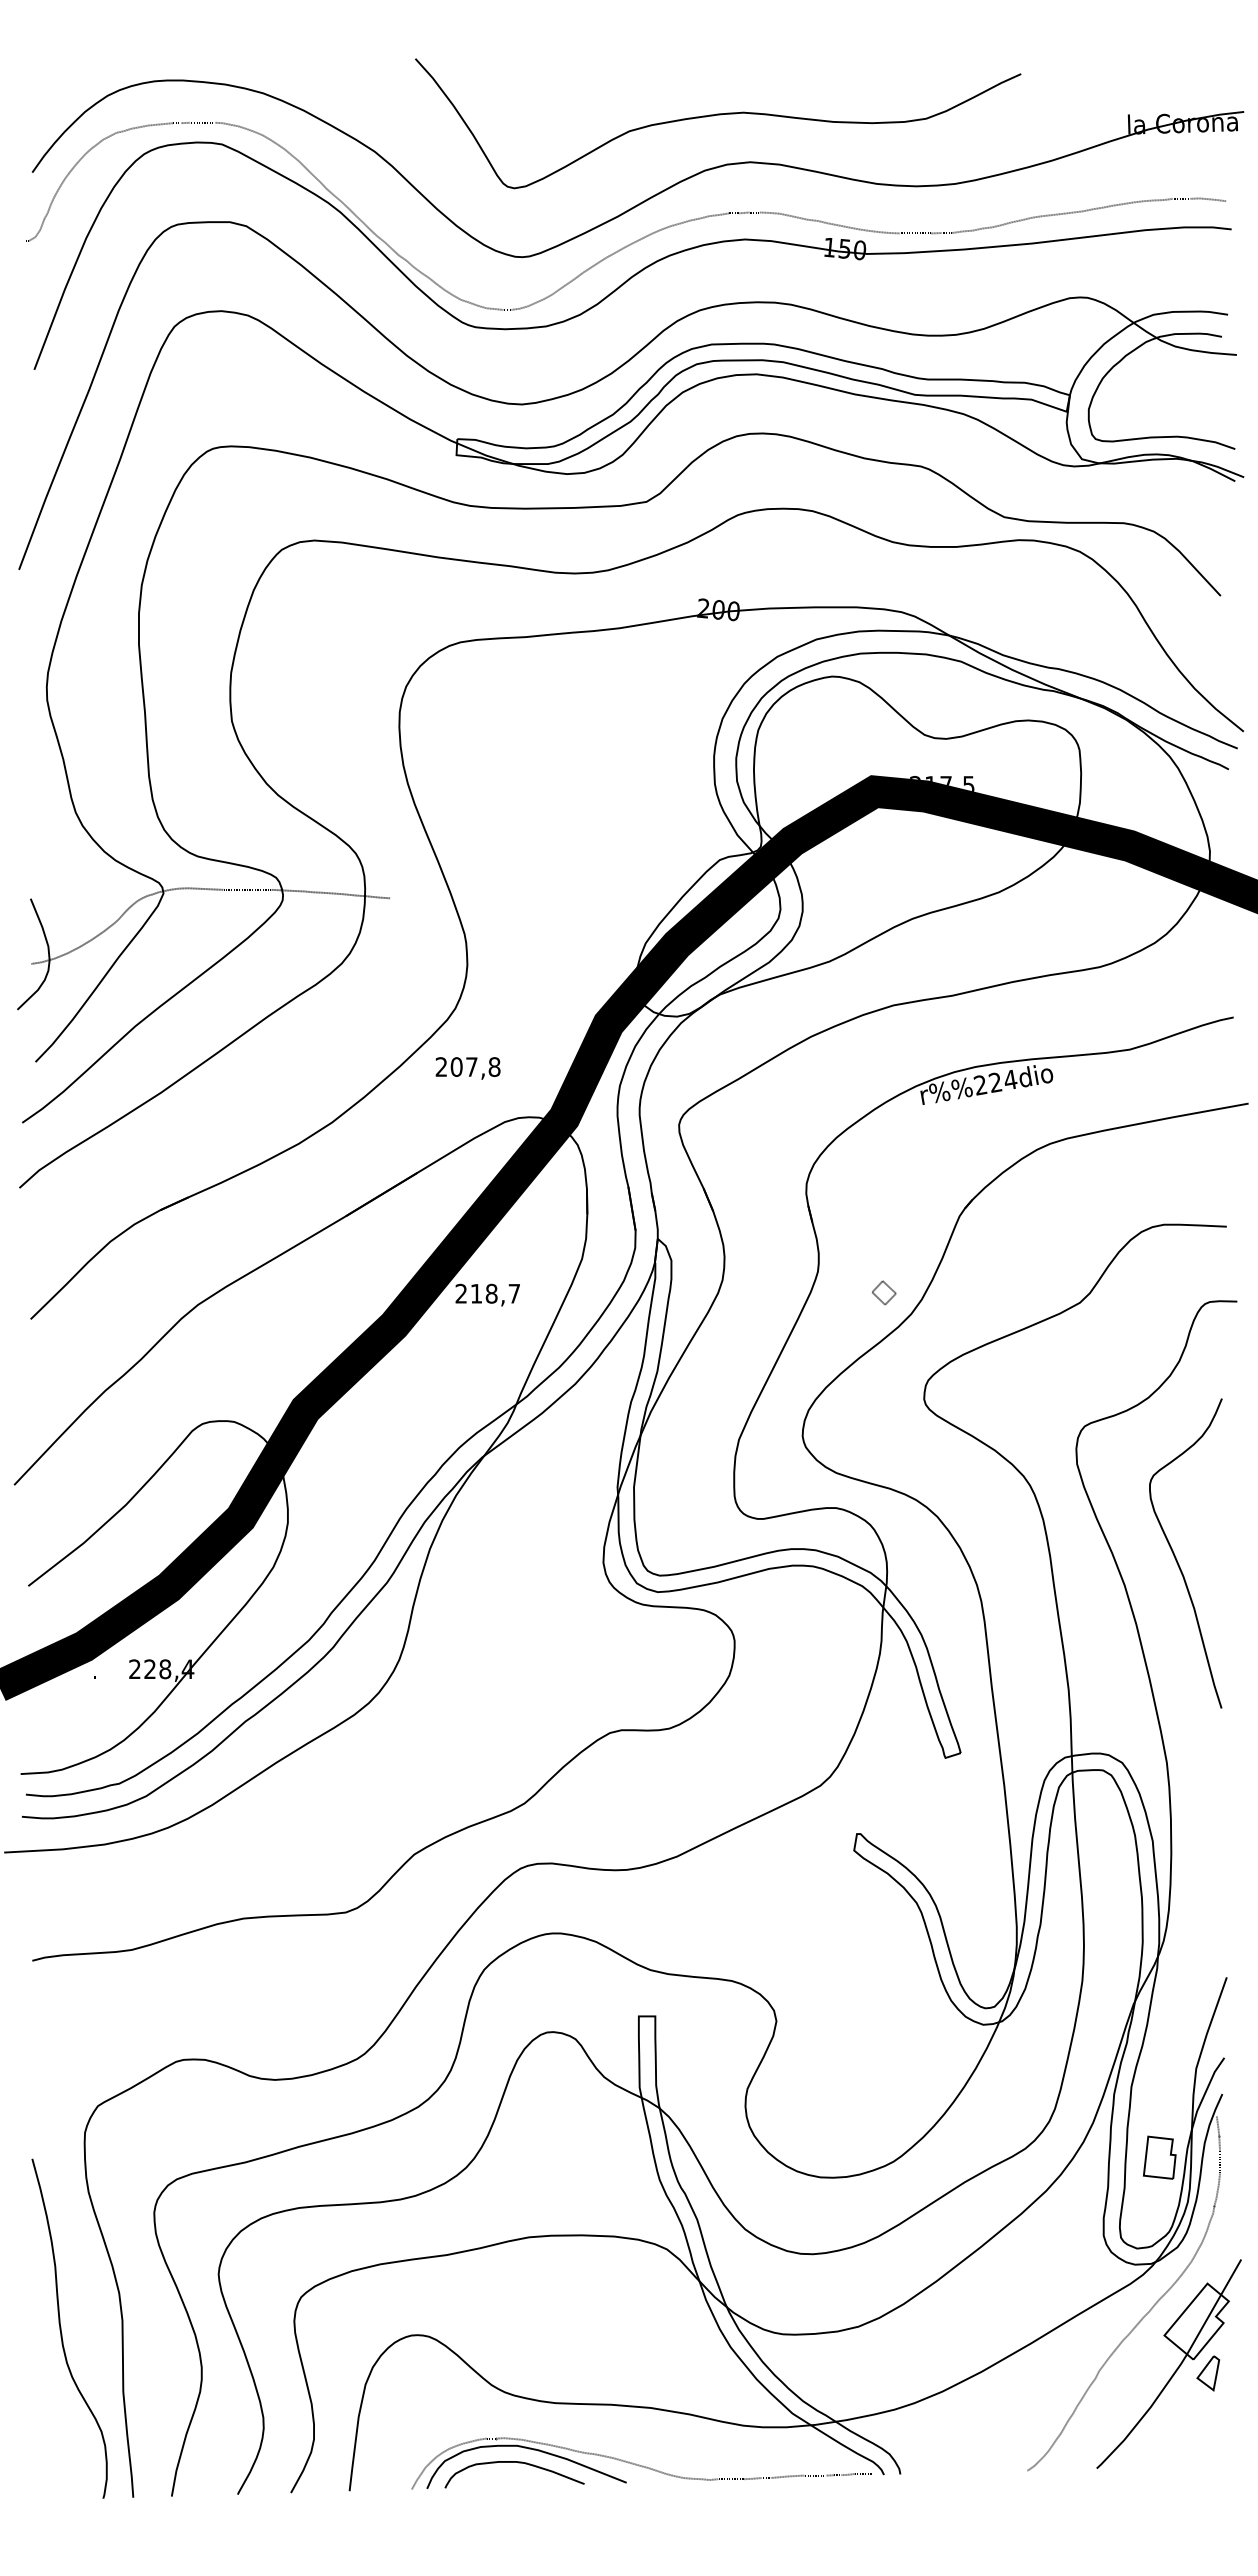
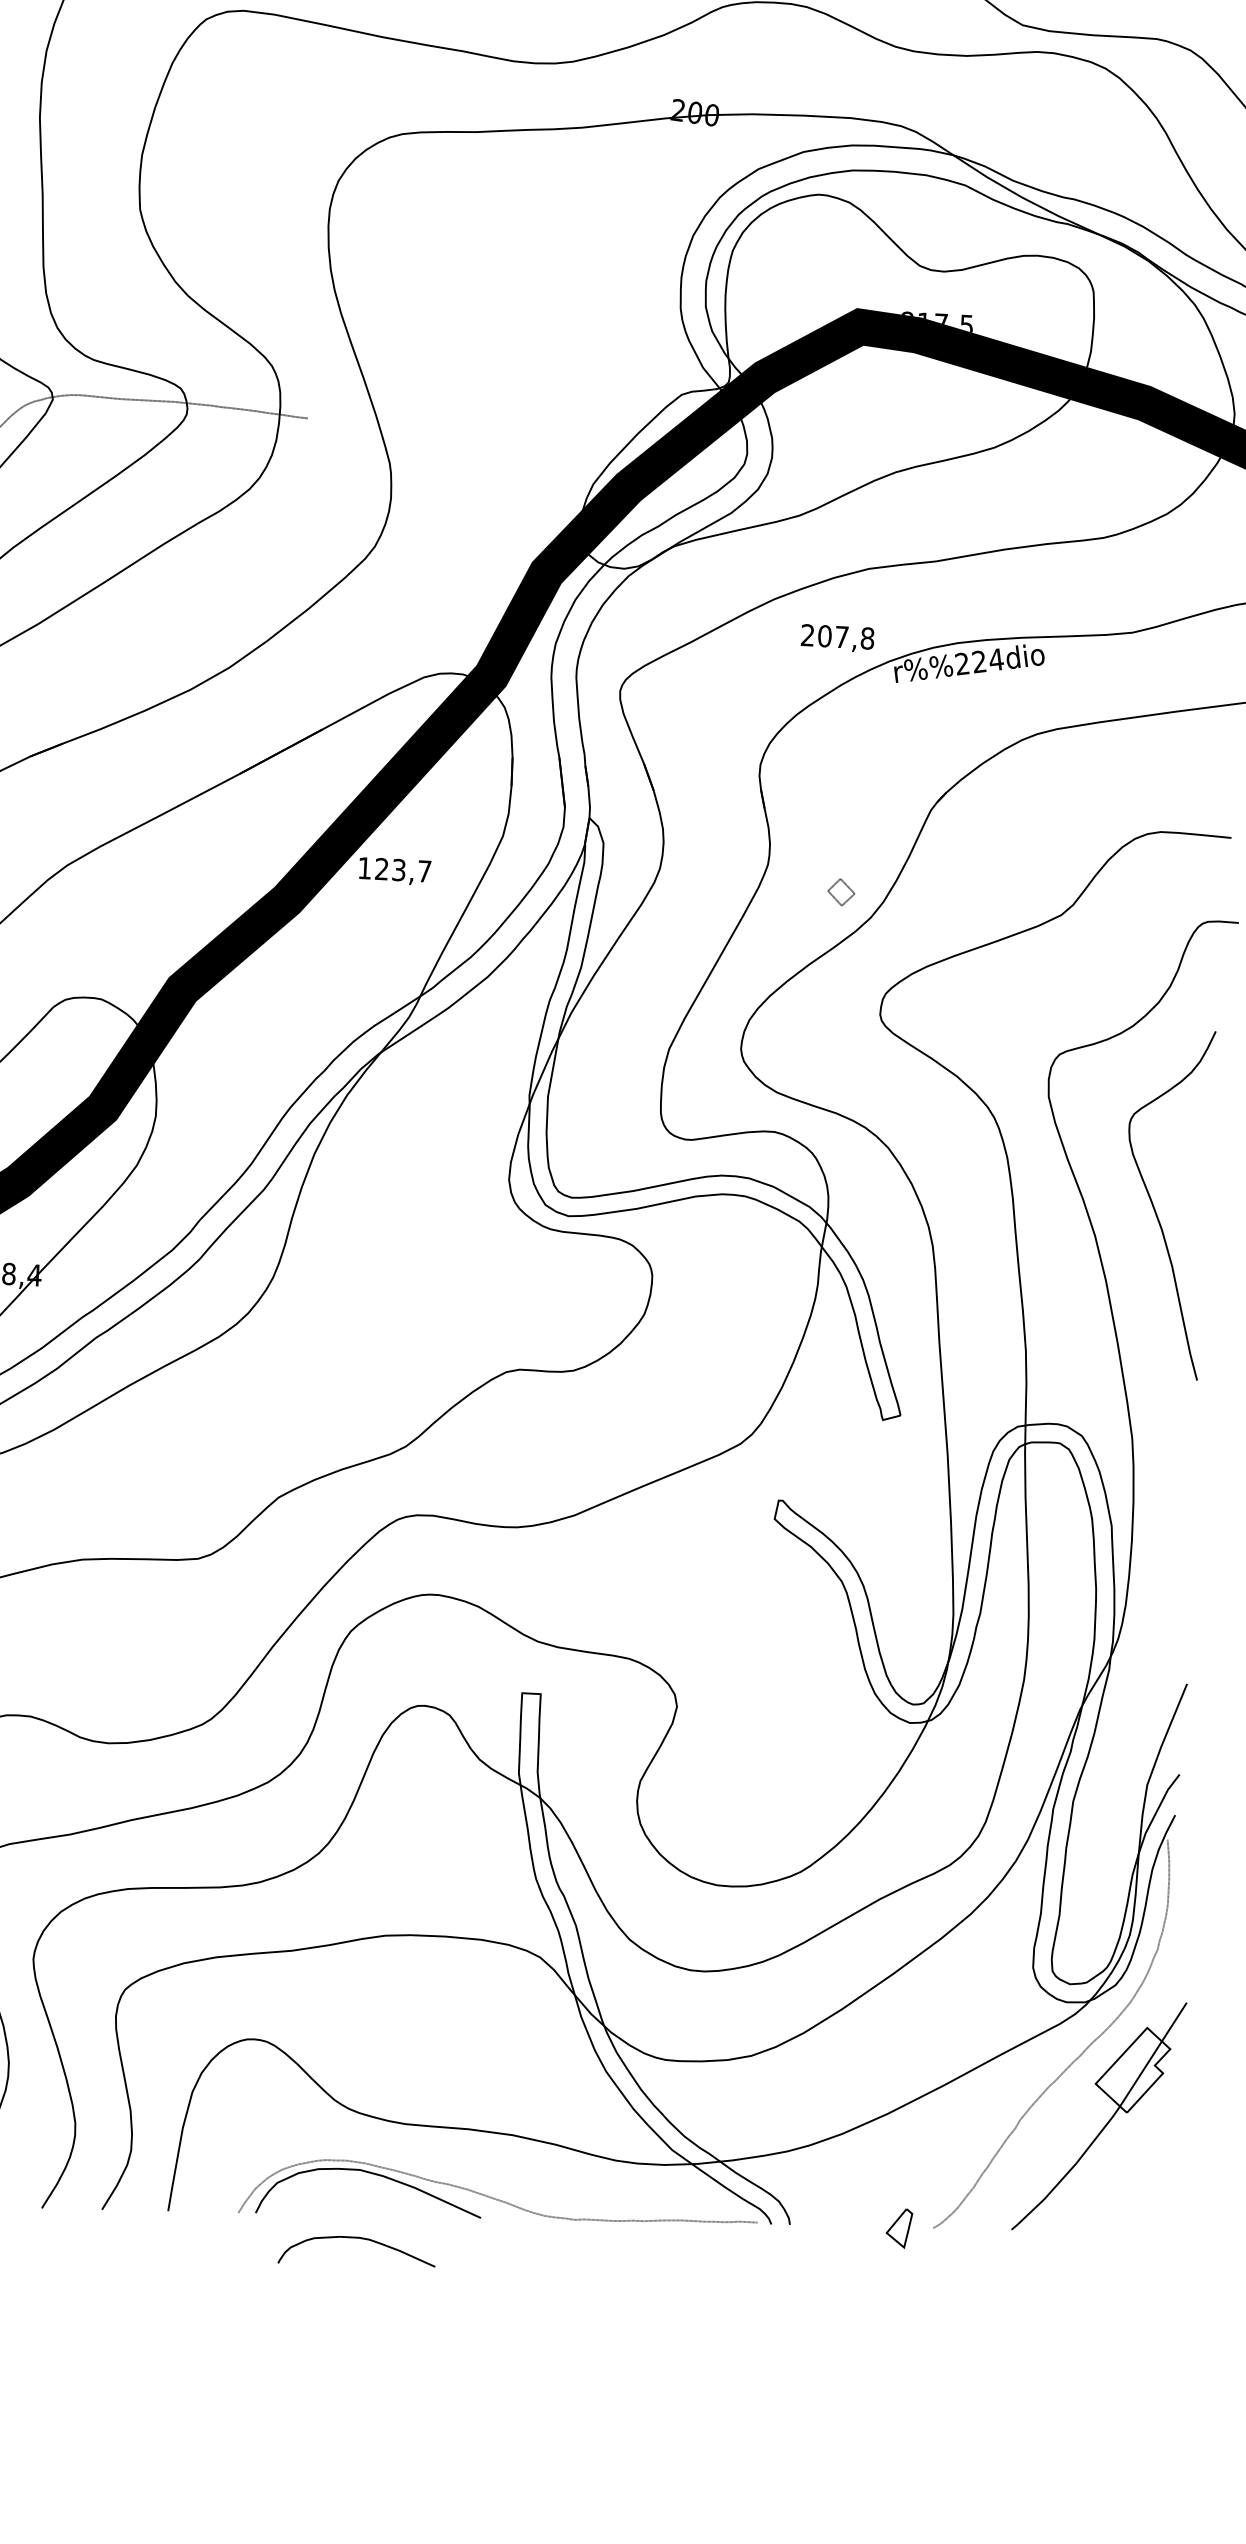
text: (915, 777) -> (907, 313), 217,5 -> 817,5
text: (467, 1068) -> (836, 638), moved
text: (476, 1293) -> (381, 868), 218,7 -> 123,7
part: (1159, 2157) -> (1100, 1882), removed
part: (1208, 2373) -> (899, 2228), moved
curve: (518, 2463) -> (362, 2239), moved

